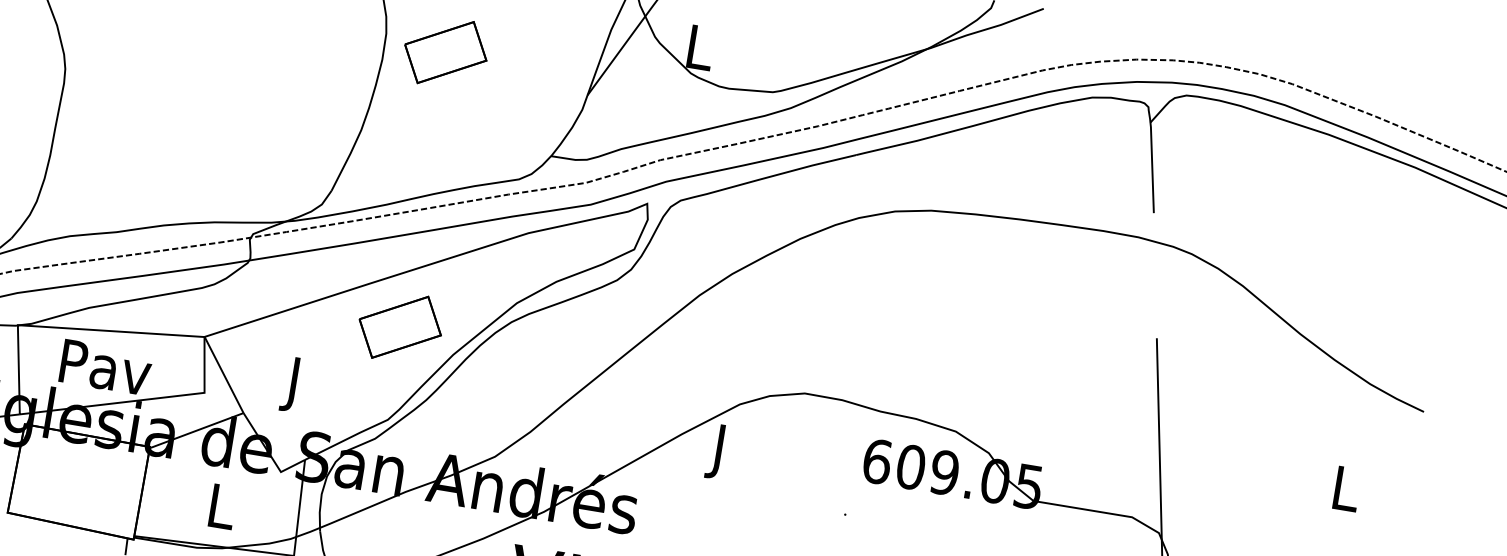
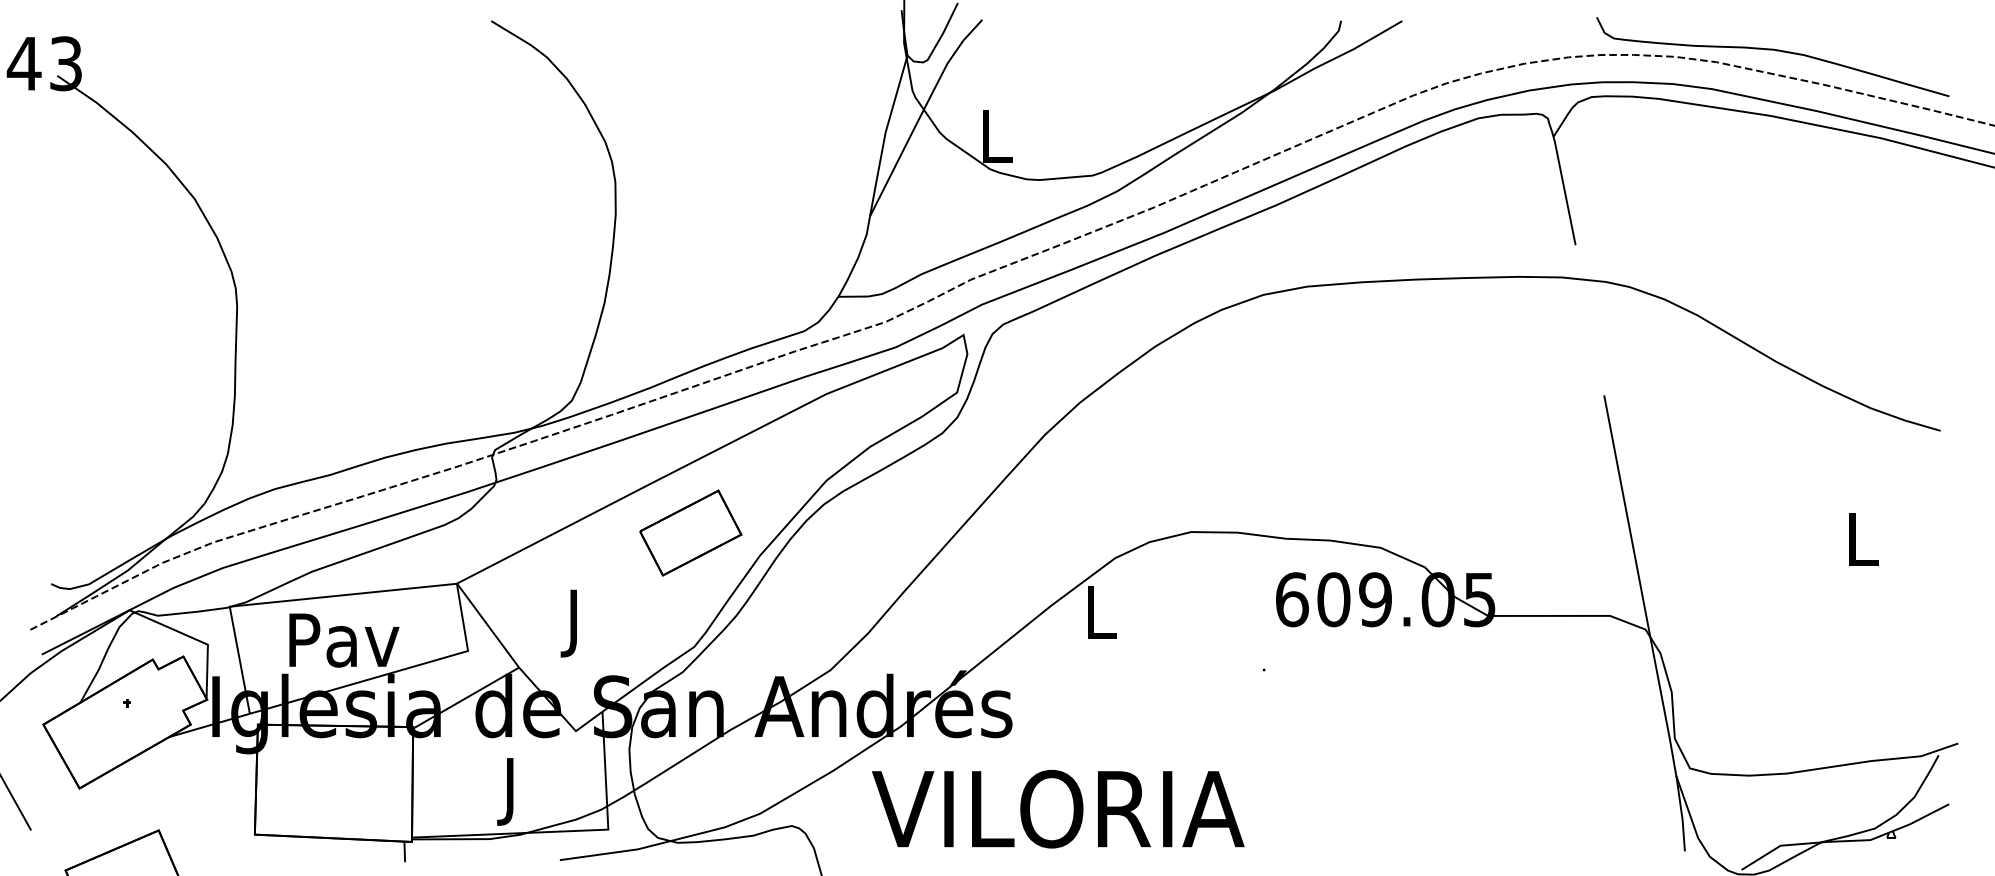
part: (445, 52) -> (690, 192), removed
curve: (1338, 82) -> (1772, 50), added
text: (720, 452) -> (1101, 619), J -> L
text: (221, 512) -> (512, 791), L -> J

